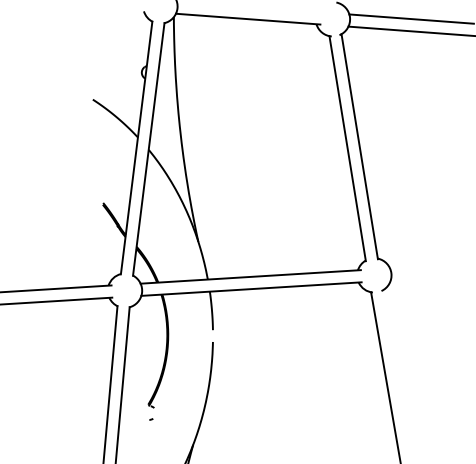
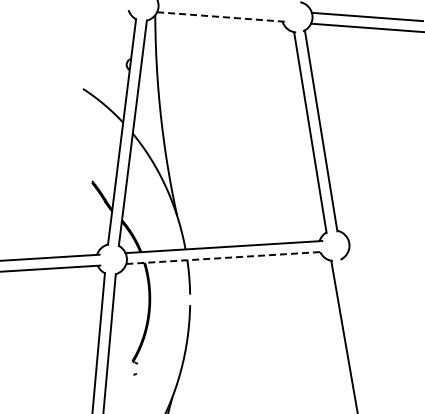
line: (248, 19) -> (221, 17), solid -> dashed
line: (252, 288) -> (225, 257), solid -> dashed

